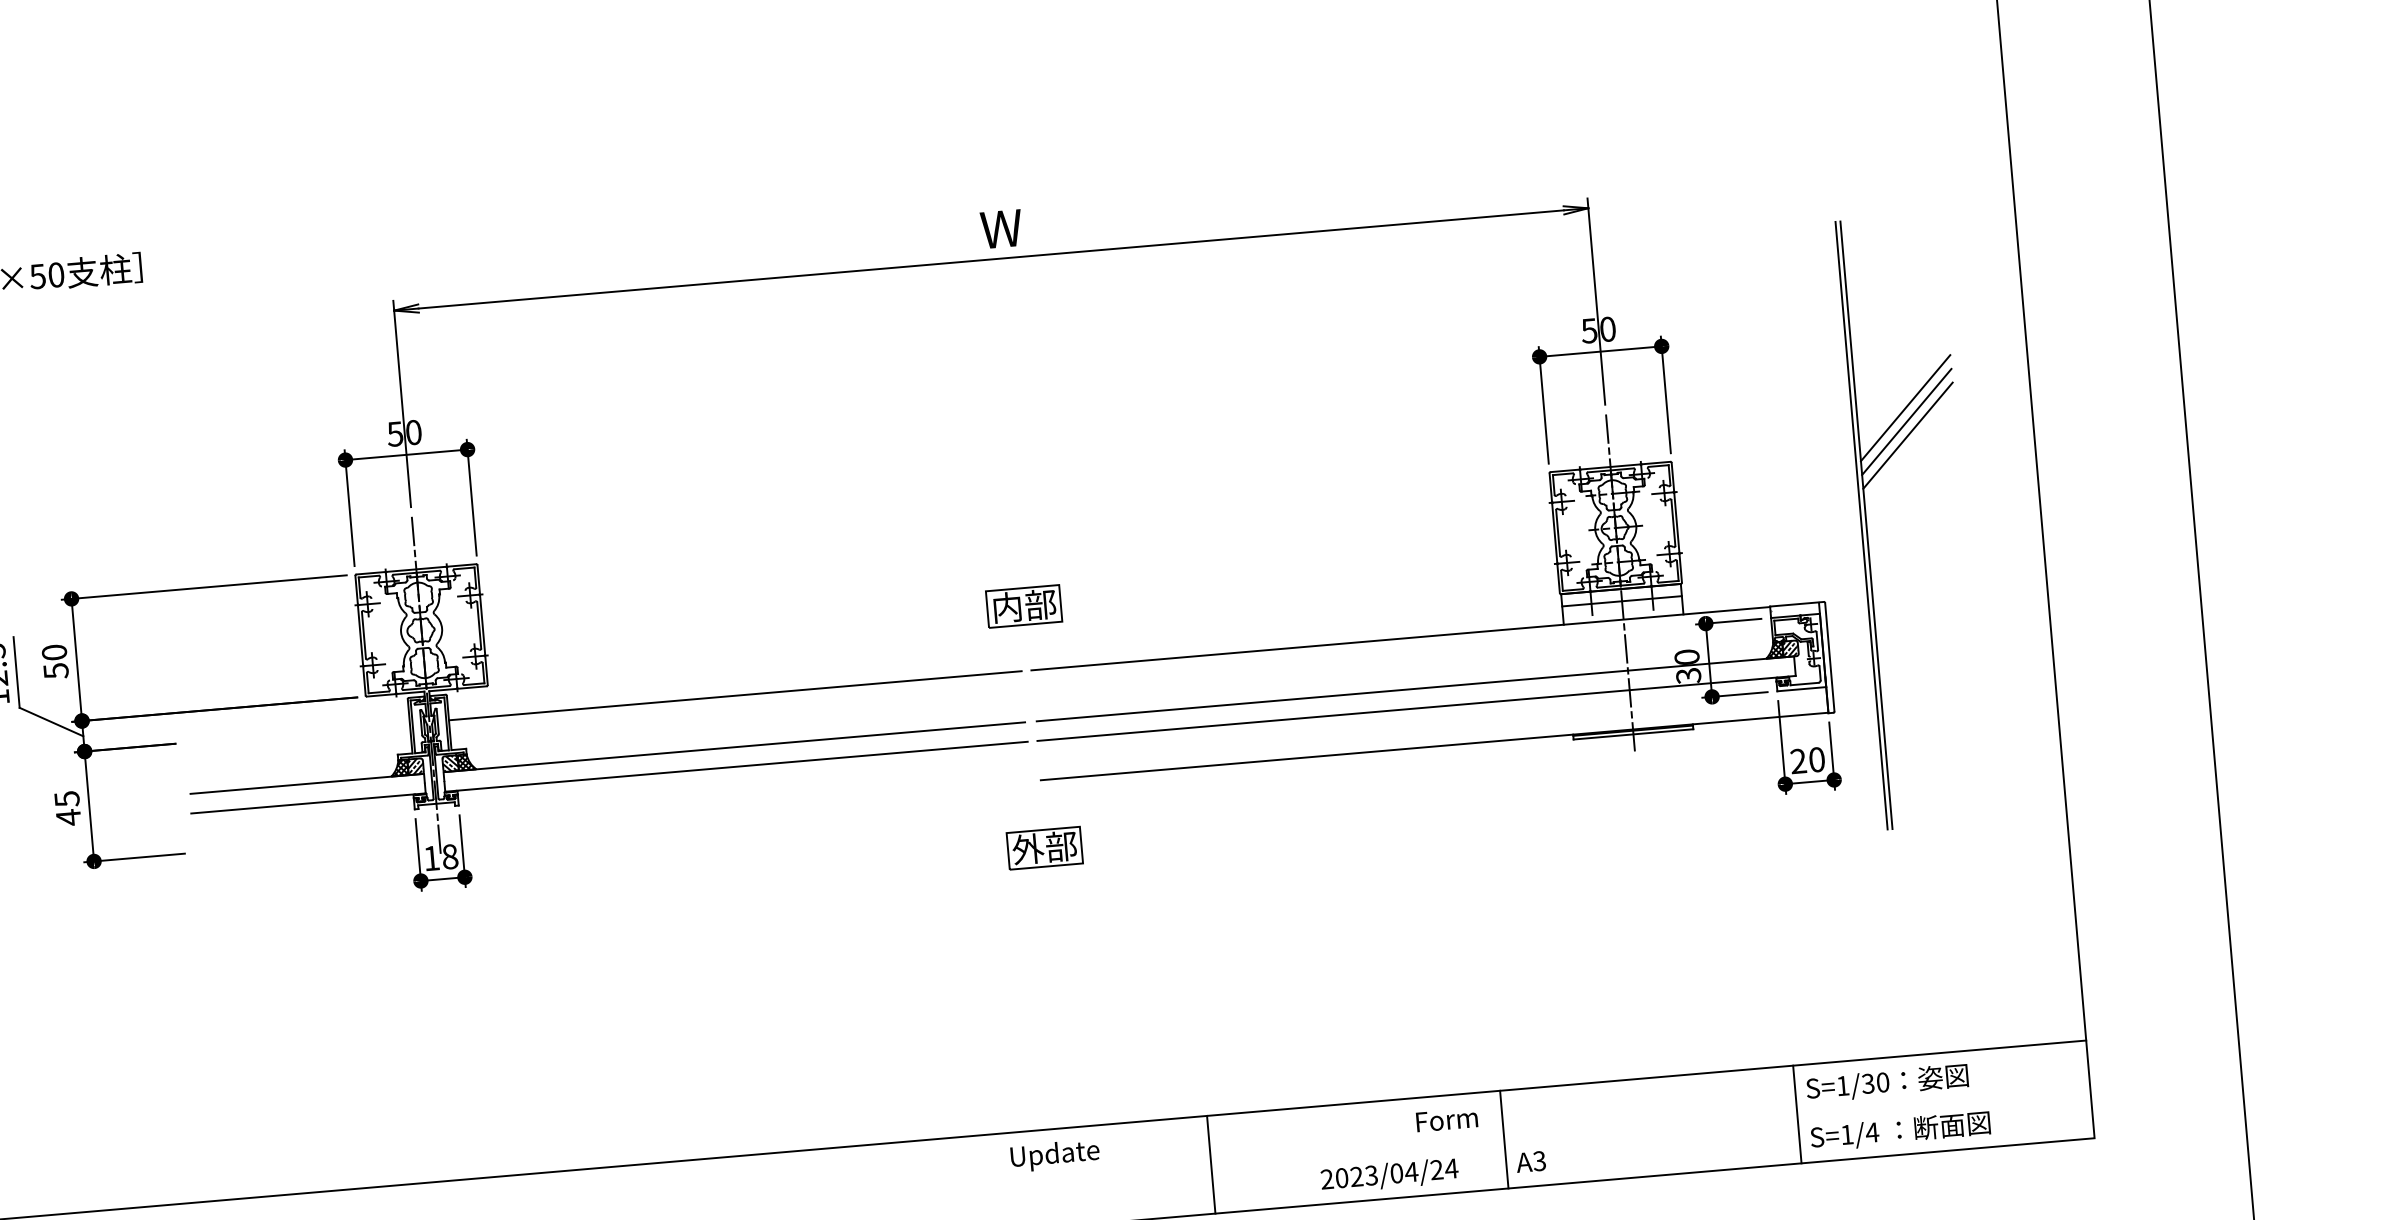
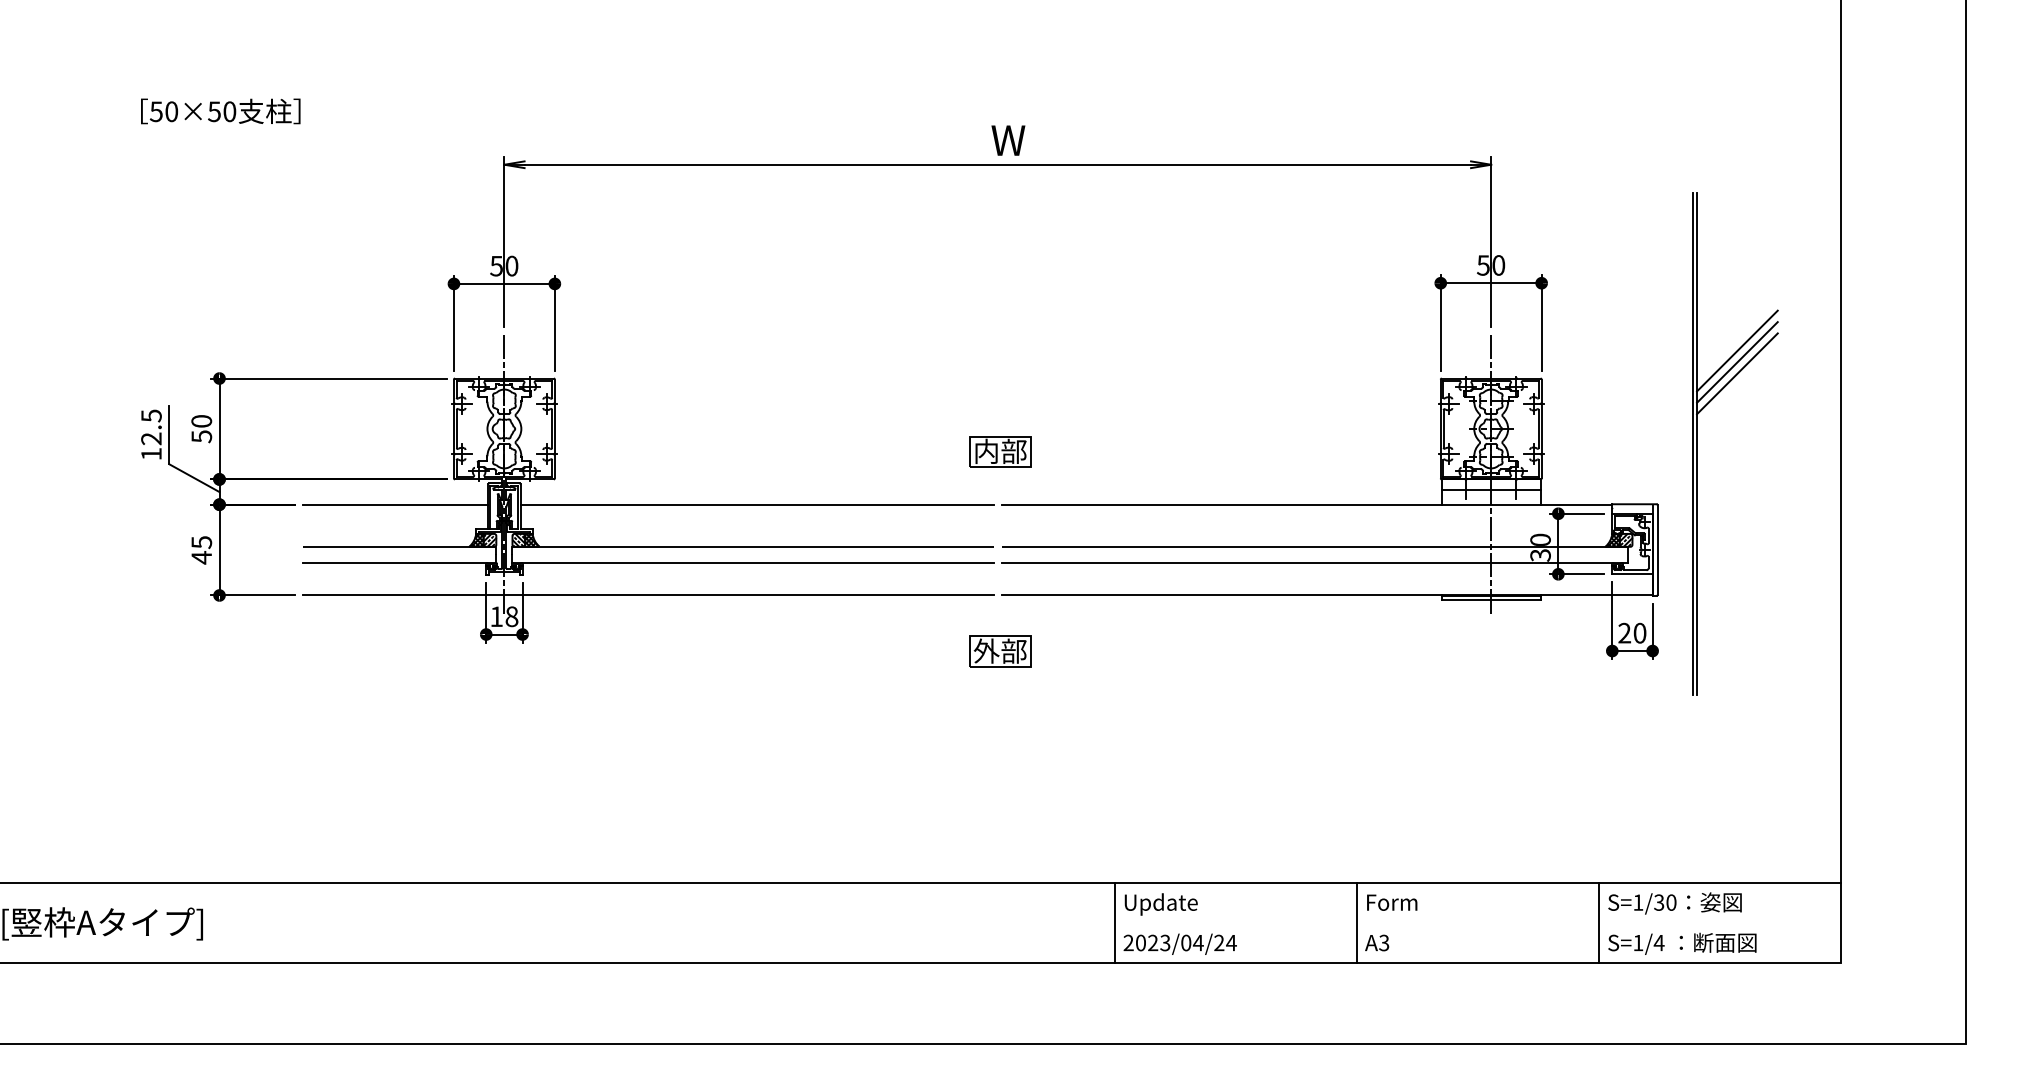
line: (297, 733) -> (395, 504), added
line: (612, 817) -> (647, 595), added
text: (1447, 1119) -> (1392, 902), moved
text: (1054, 1155) -> (1160, 904), moved
text: (1388, 1174) -> (1179, 943), moved

